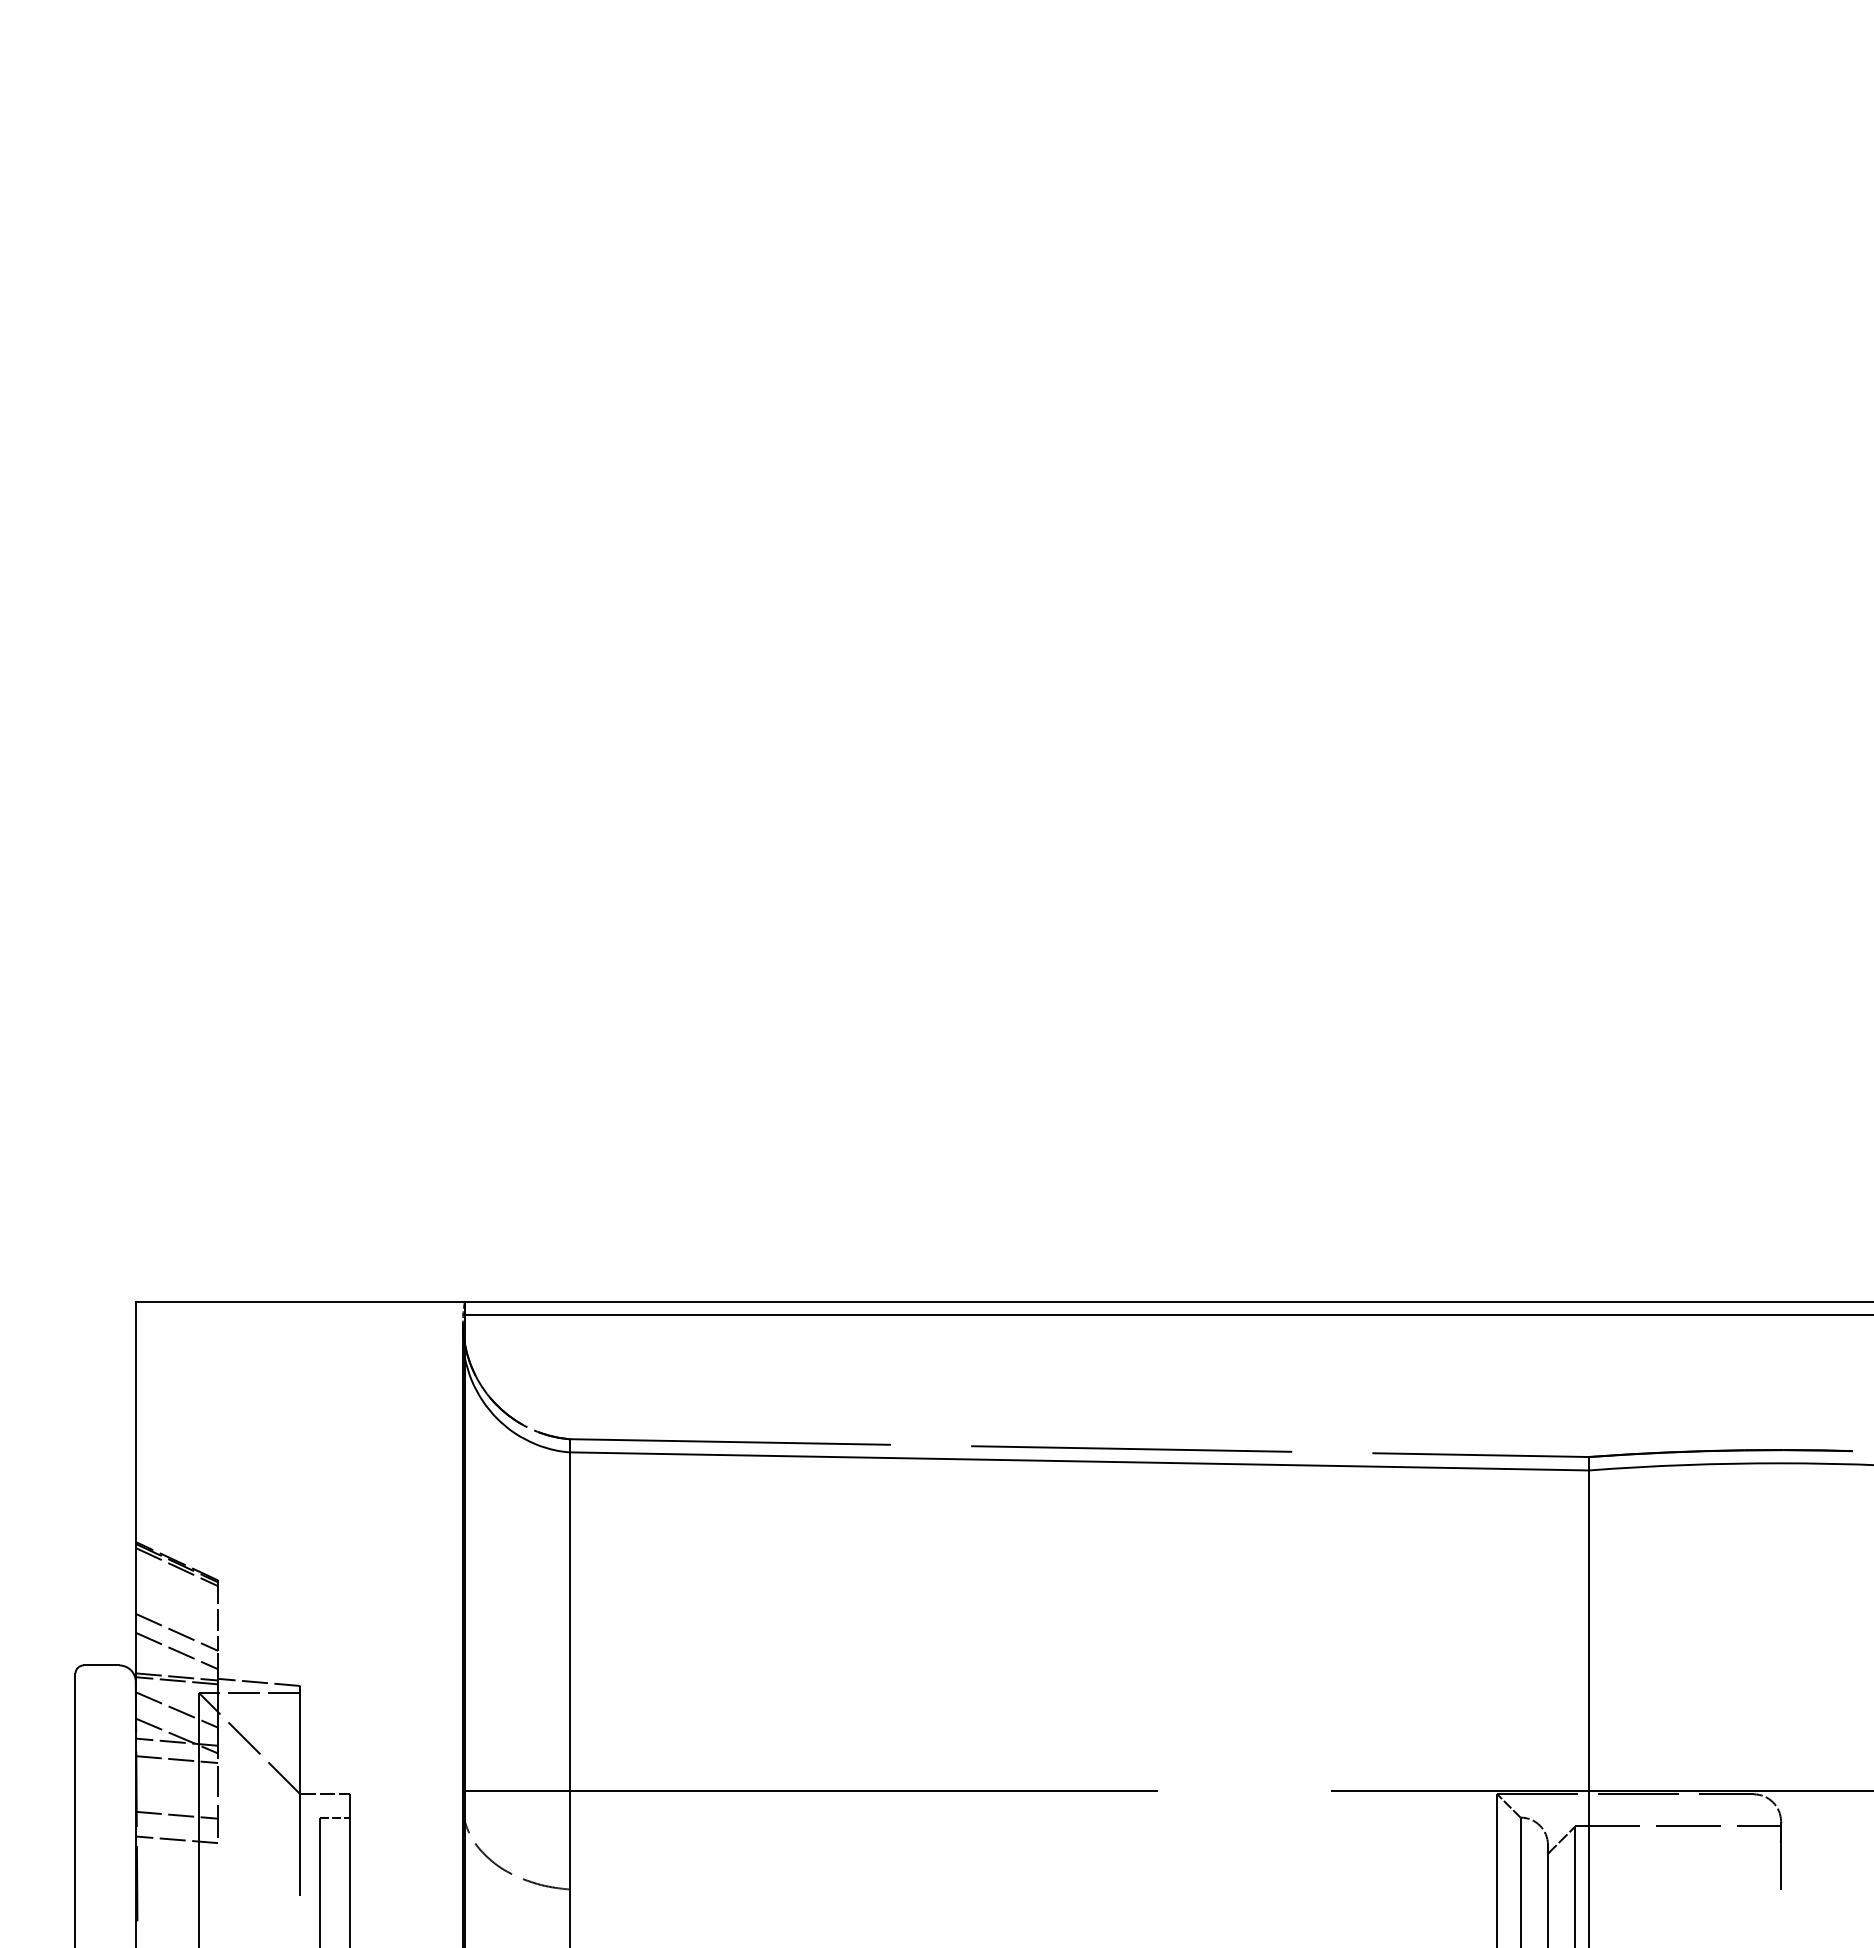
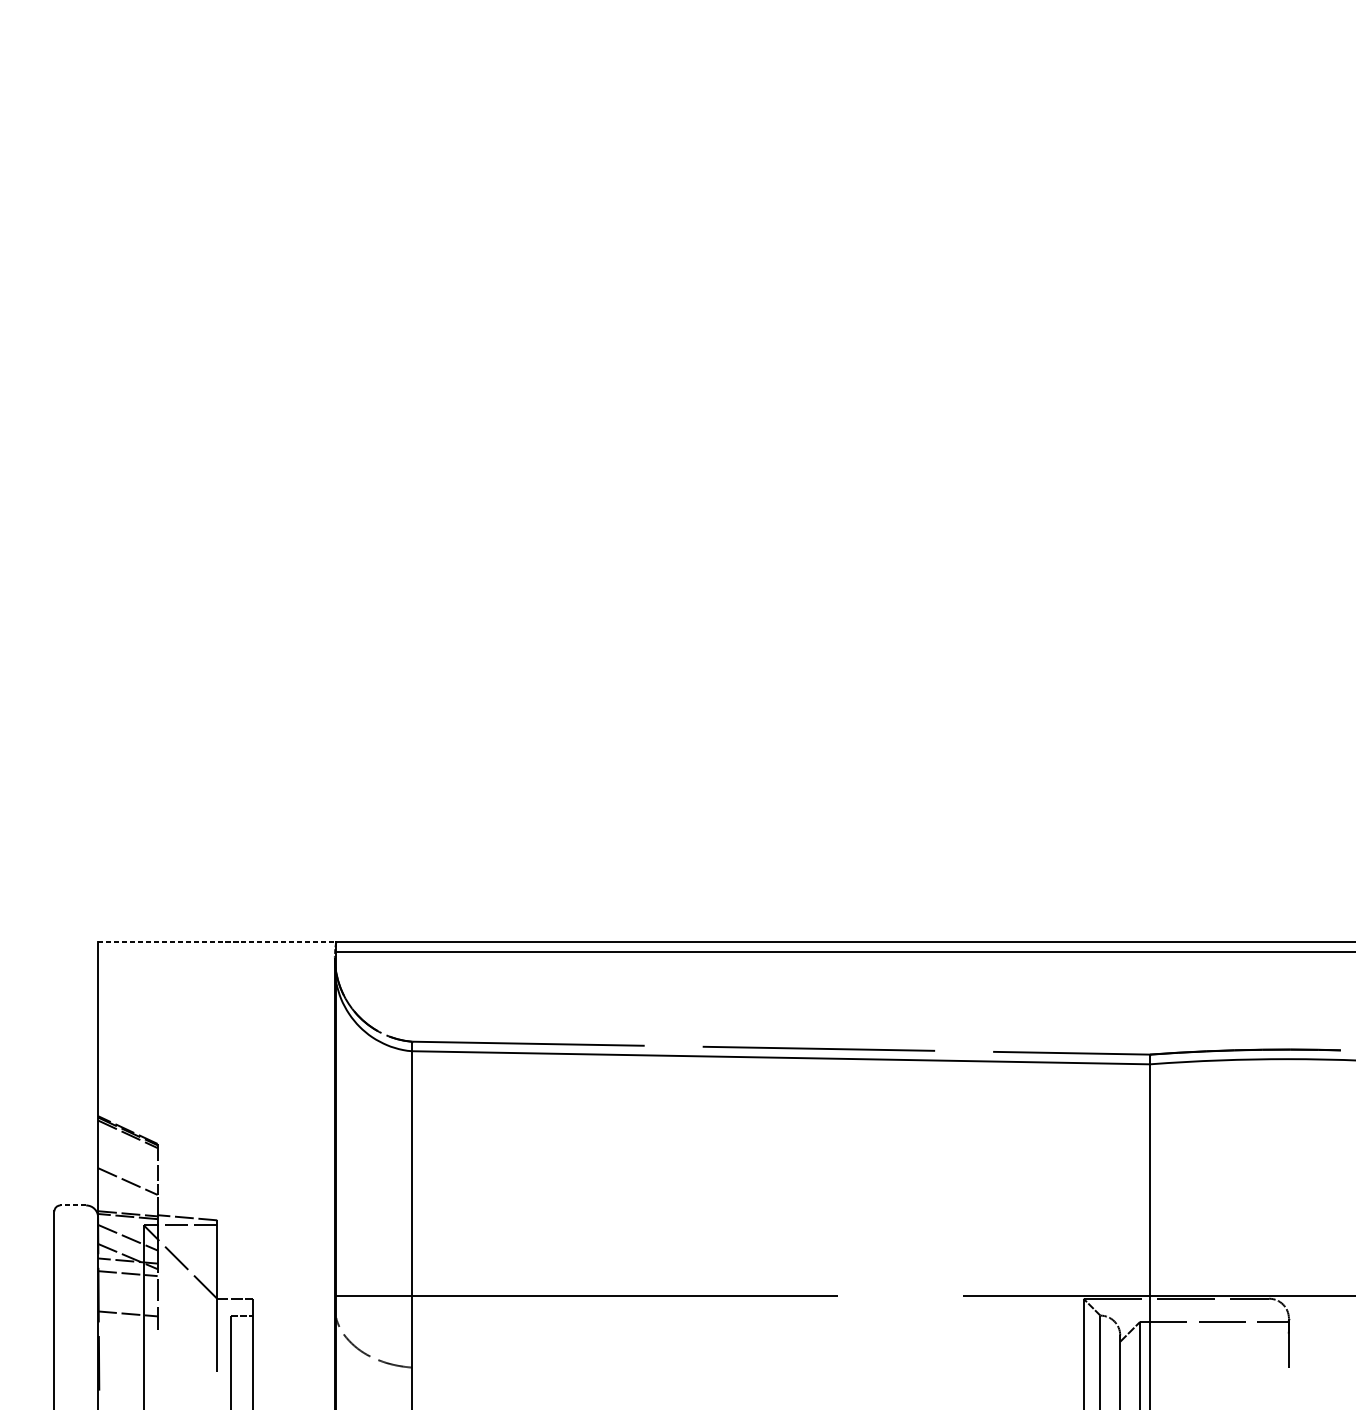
line: (300, 1302) -> (217, 942), solid -> dashed
line: (176, 1650) -> (127, 1194), removed
line: (101, 1665) -> (73, 1205), solid -> dashed
line: (176, 1839) -> (127, 1331), removed

